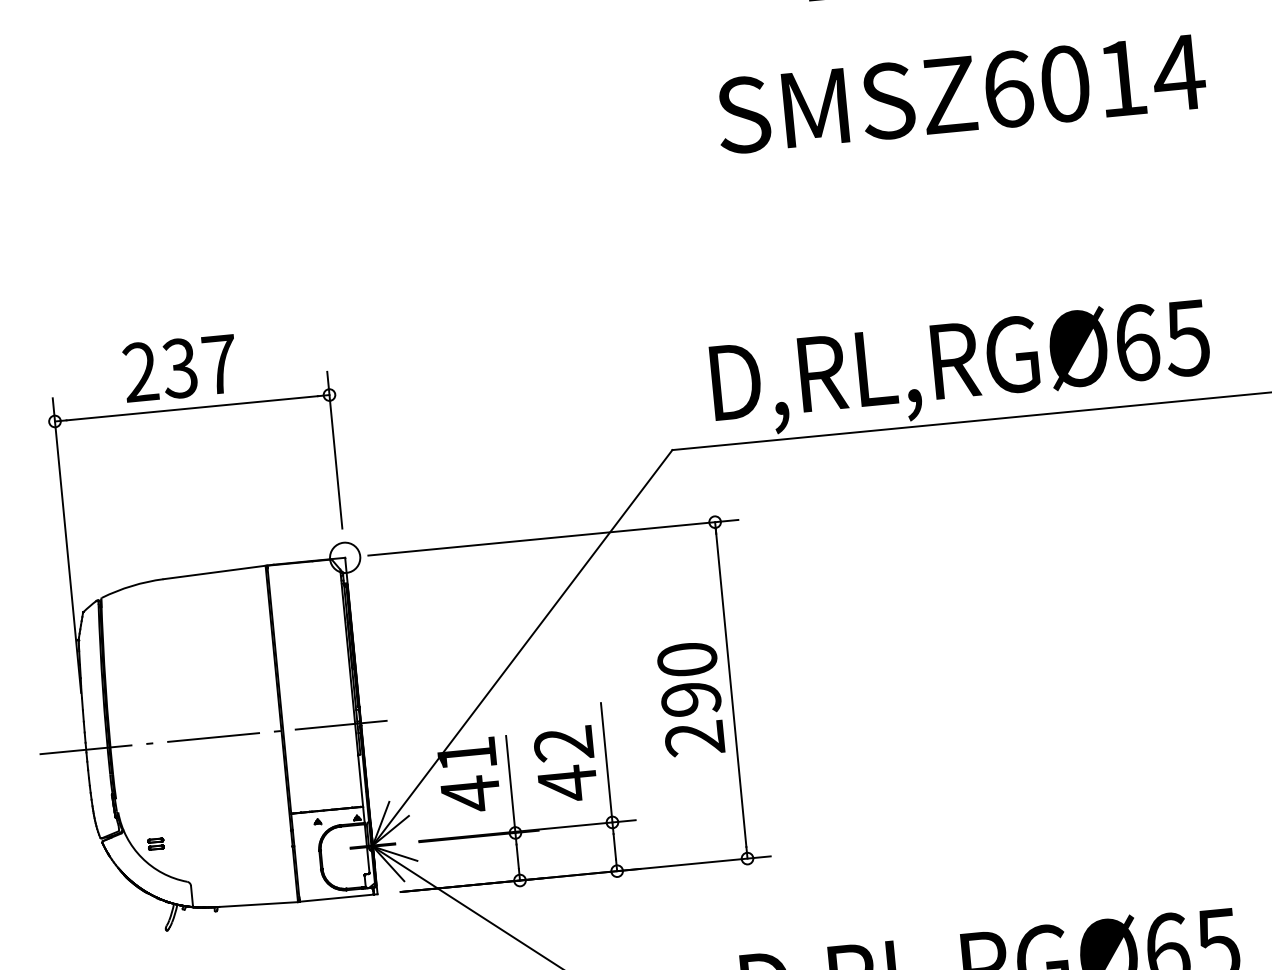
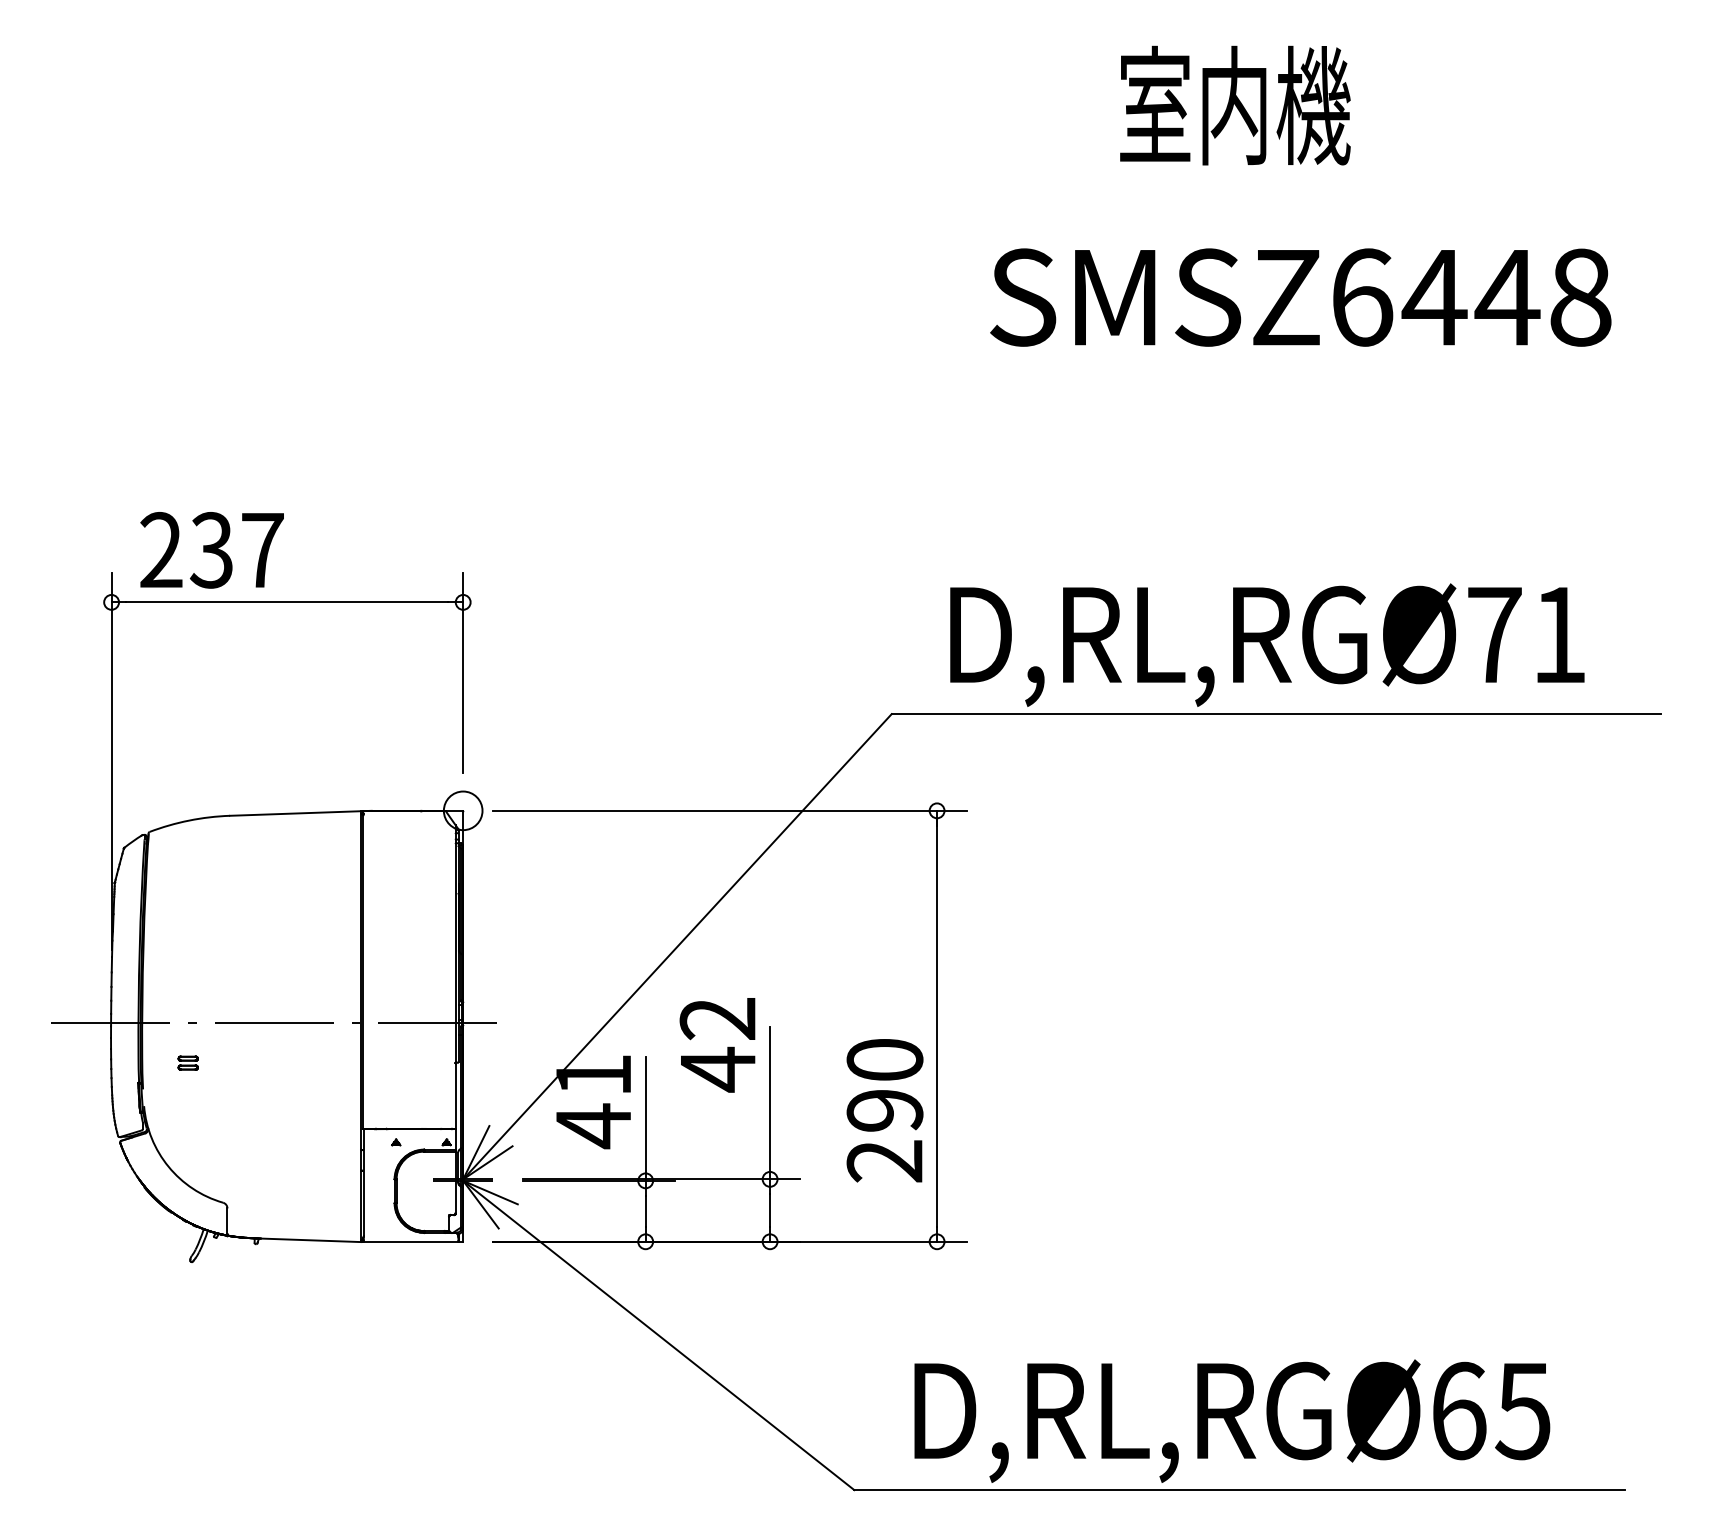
text: (1121, 78) -> (1507, 297), SMSZ6014 -> SMSZ6448
text: (1162, 340) -> (1526, 634), D,RL,RGØ65 -> D,RL,RGØ71
text: (179, 368) -> (211, 550), moved
text: (690, 699) -> (884, 1110), moved
text: (565, 764) -> (717, 1045), moved
part: (155, 843) -> (187, 1062), moved

